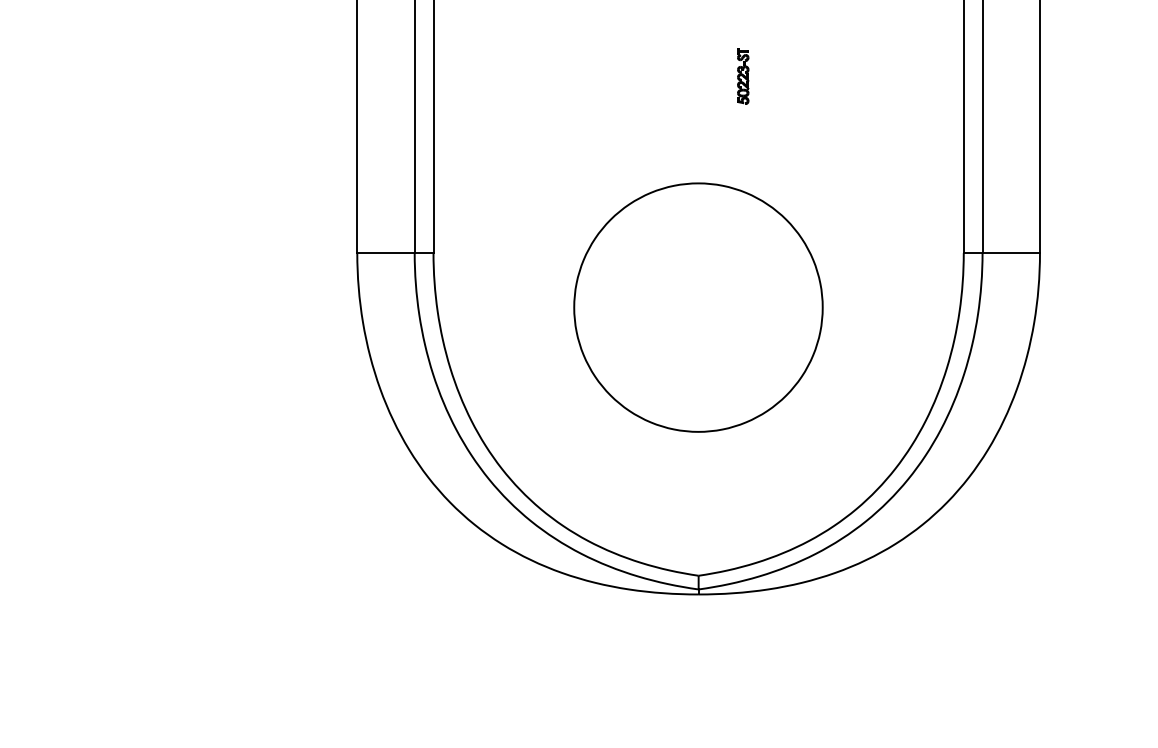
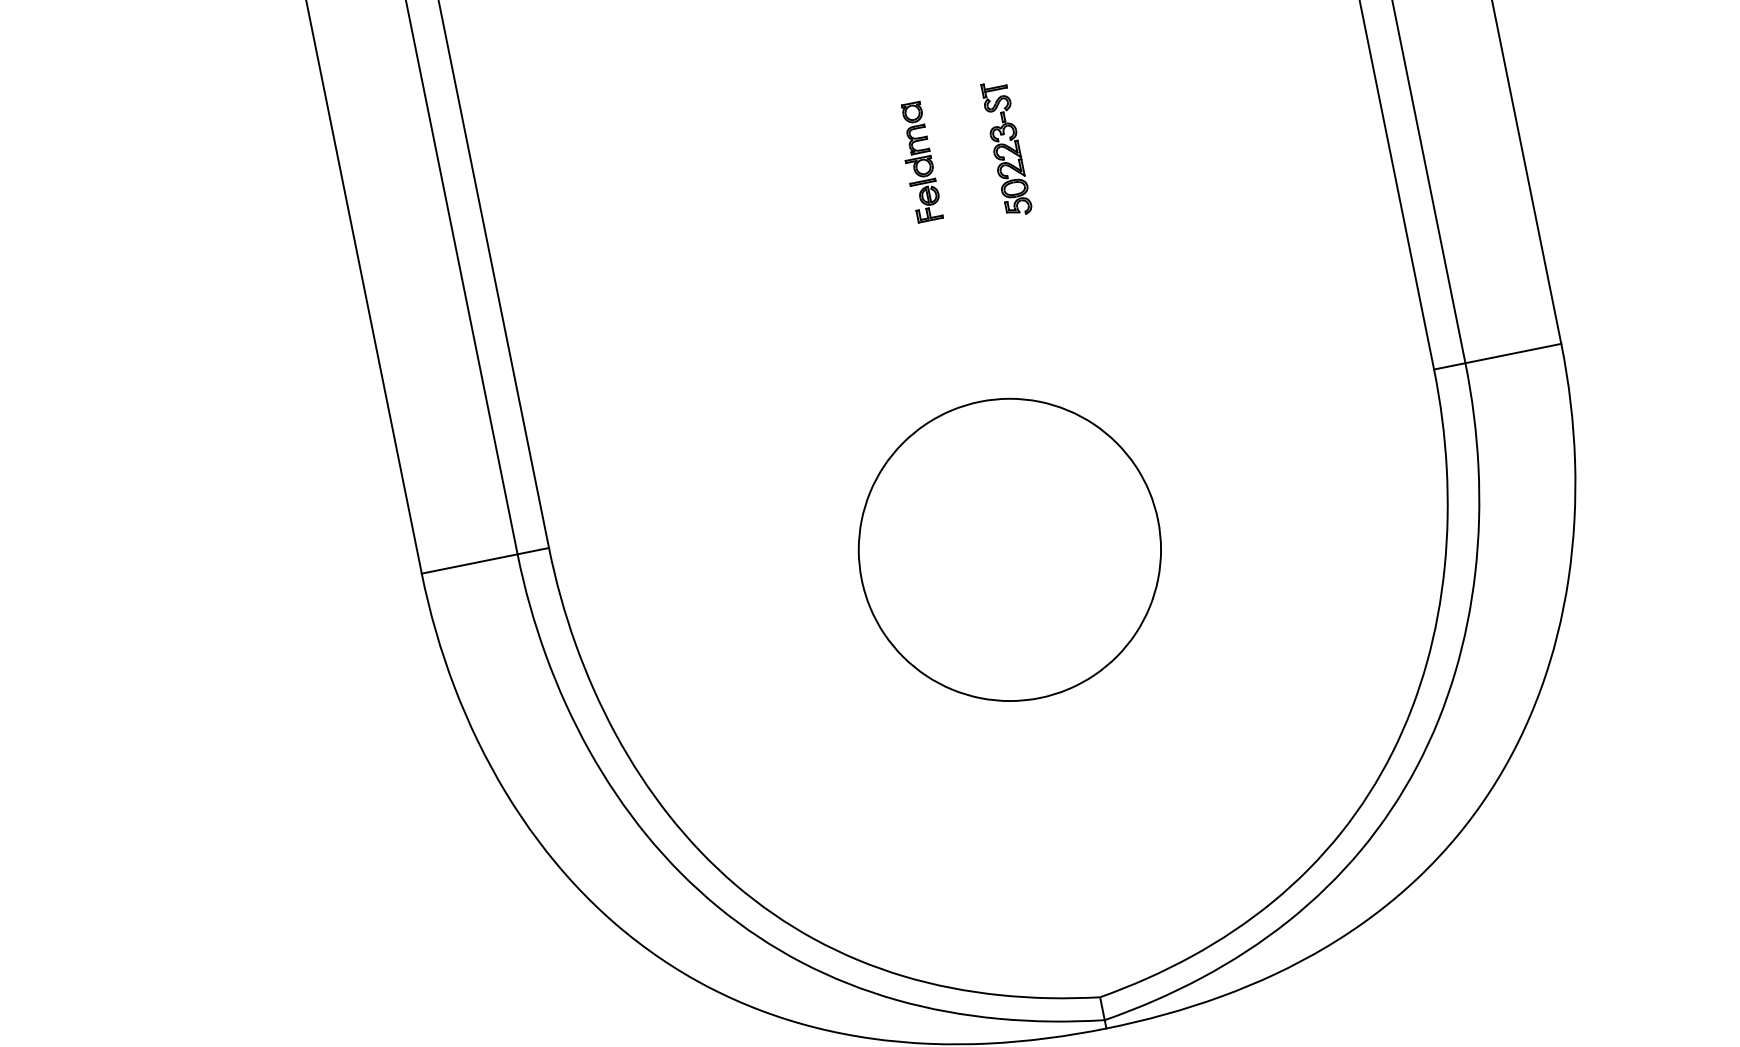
part: (691, 73) -> (919, 161), added
part: (742, 76) -> (1005, 149), size x1.43
part: (698, 307) -> (1009, 549), size x0.71

